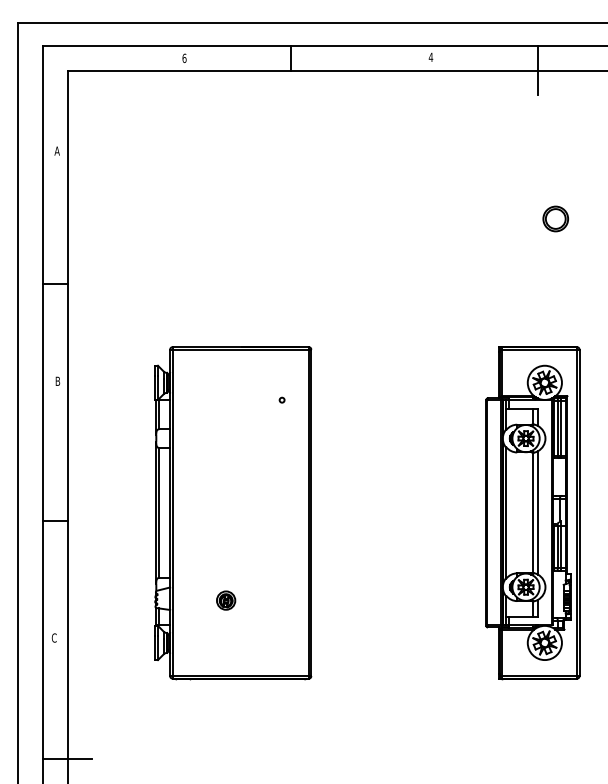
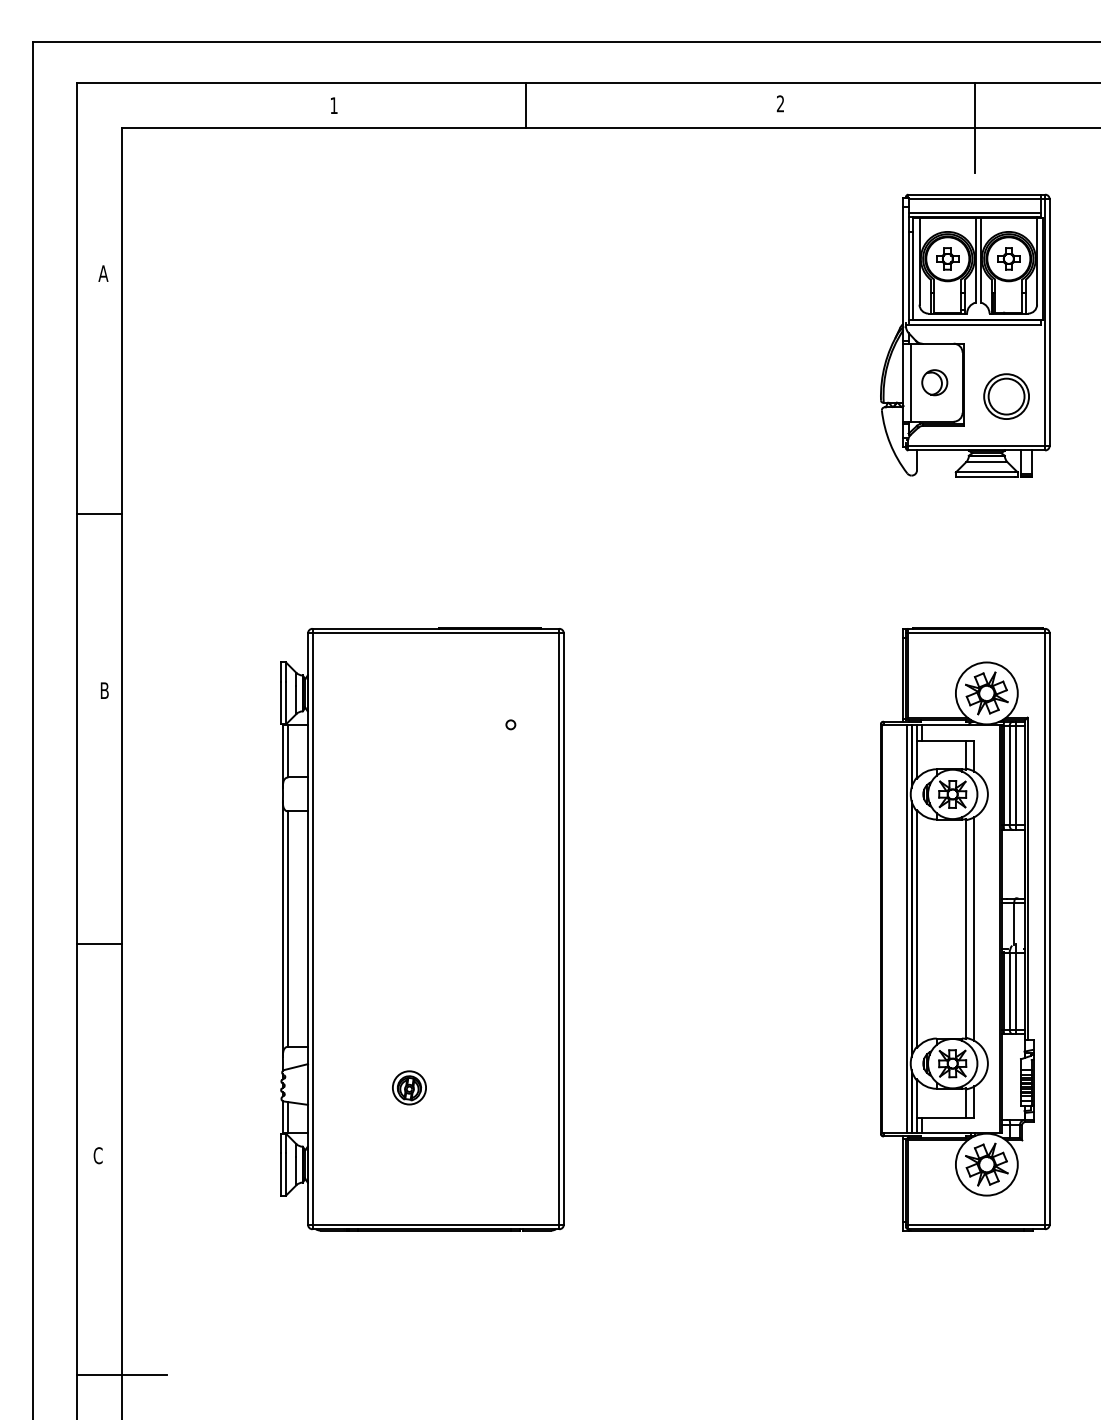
text: (430, 56) -> (779, 102), 4 -> 2
text: (184, 58) -> (334, 105), 6 -> 1
part: (532, 185) -> (964, 335), added

